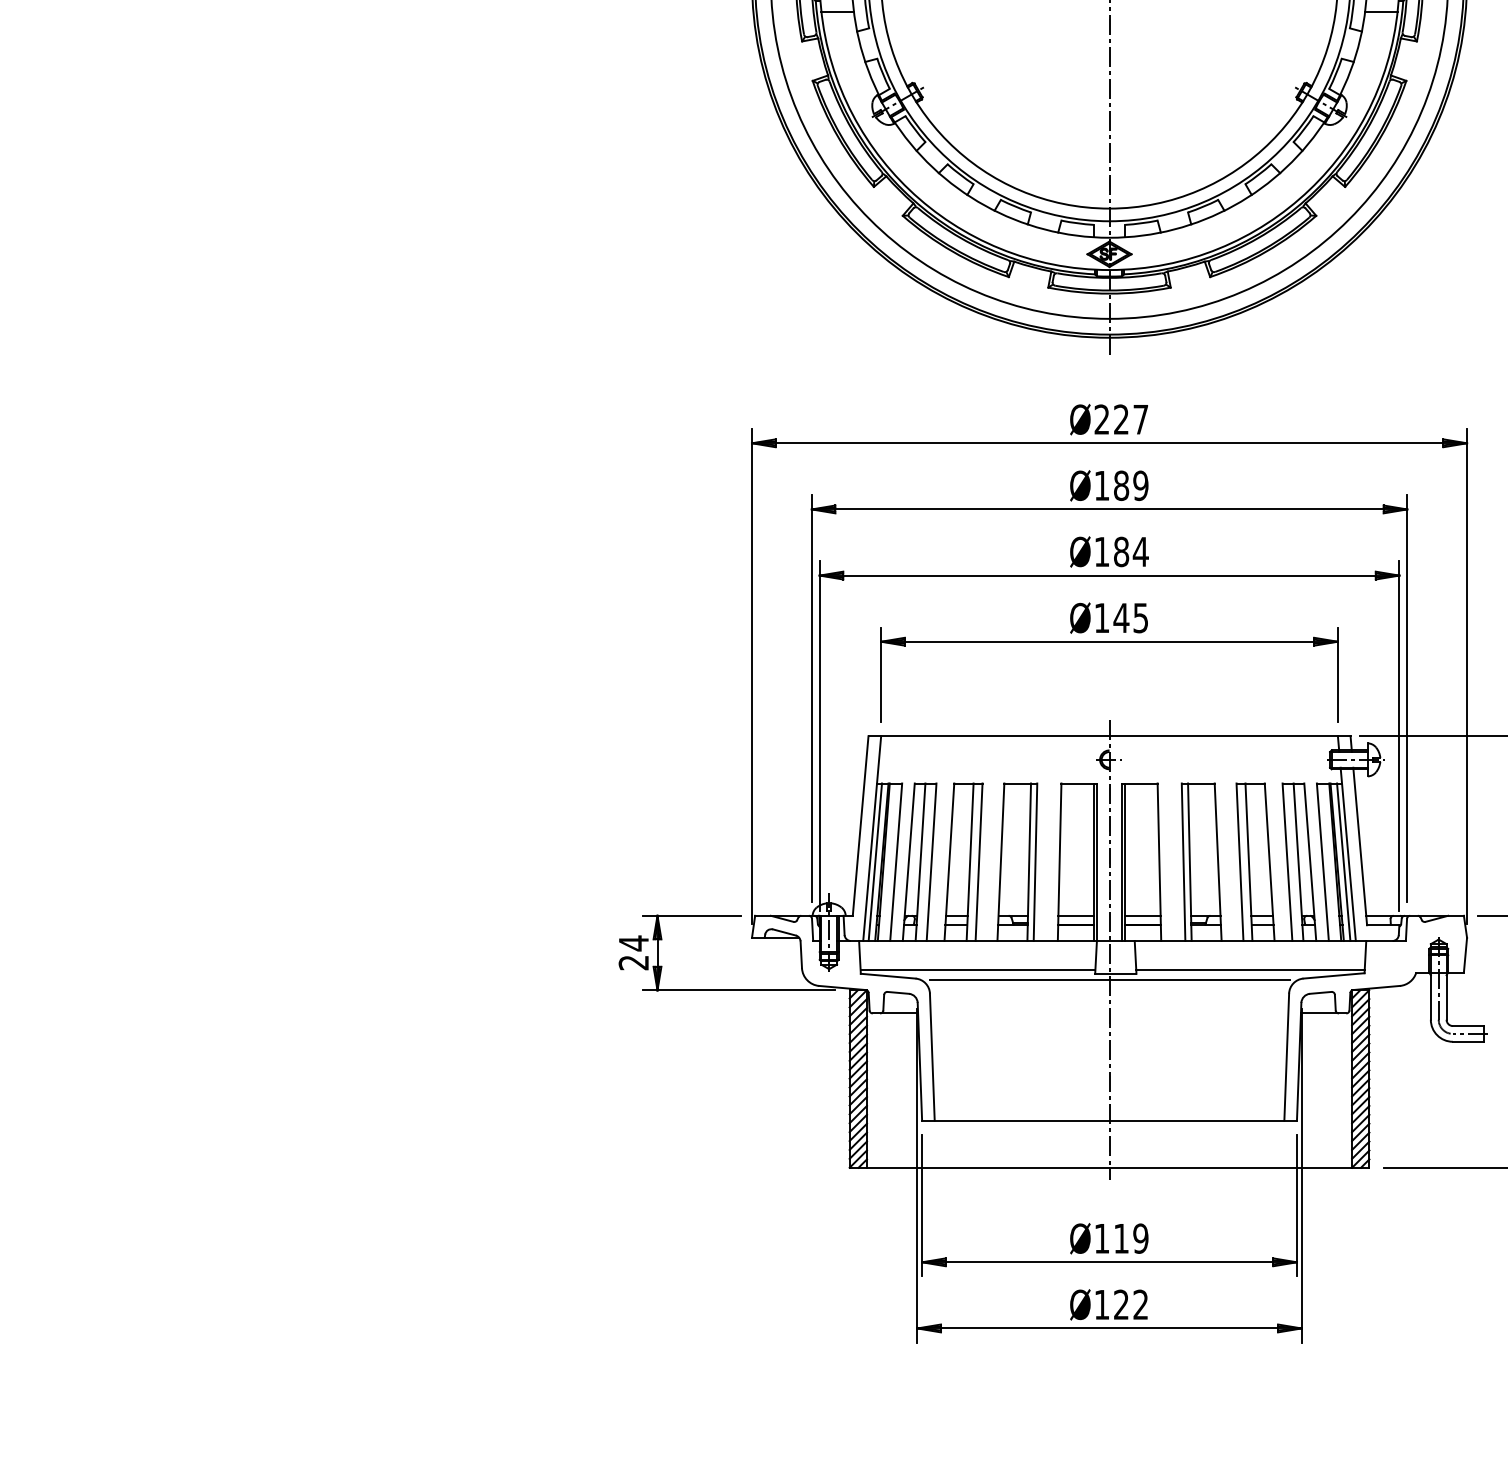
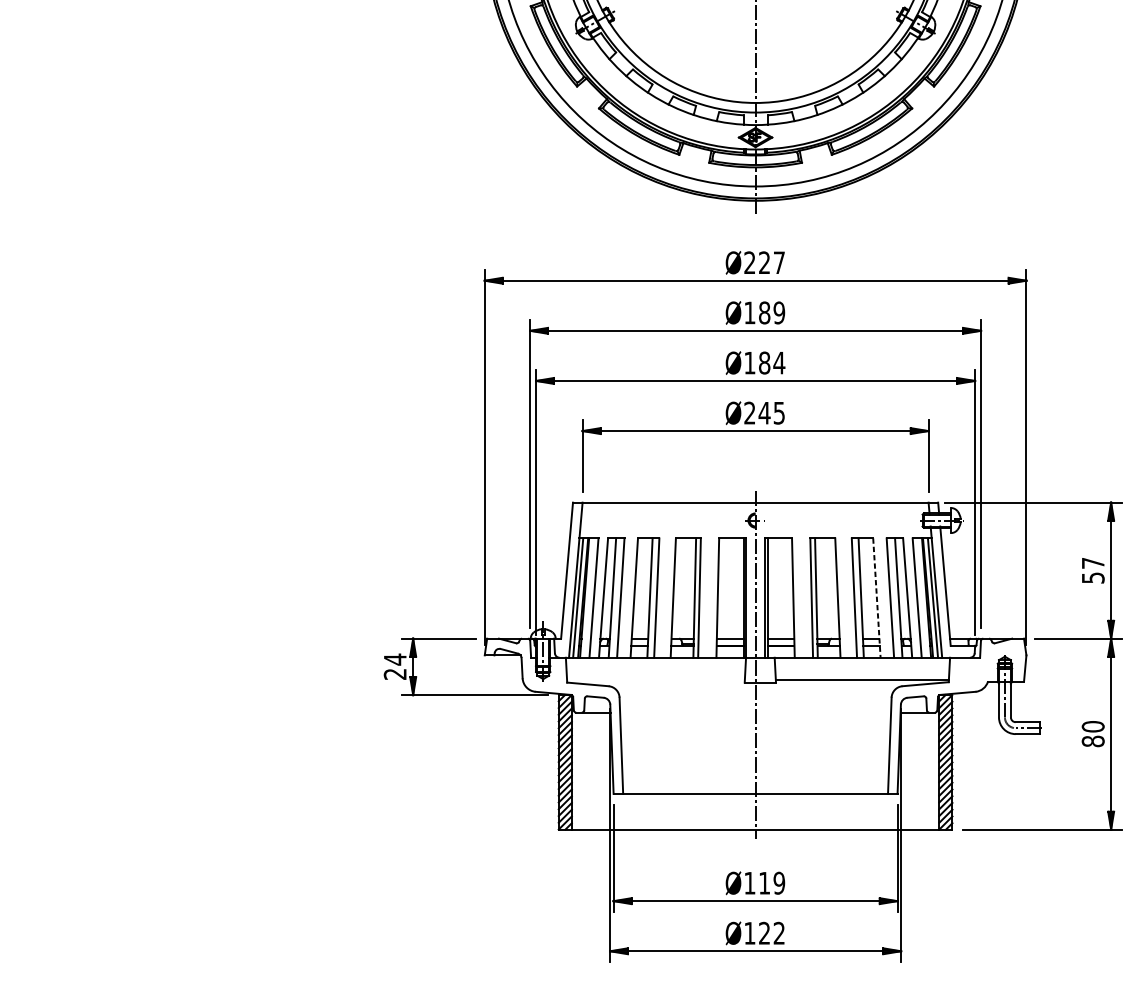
text: (1101, 617) -> (749, 412), Ø145 -> Ø245
line: (1269, 862) -> (876, 598), solid -> dashed
line: (977, 969) -> (655, 679), removed
line: (1109, 979) -> (755, 686), removed

